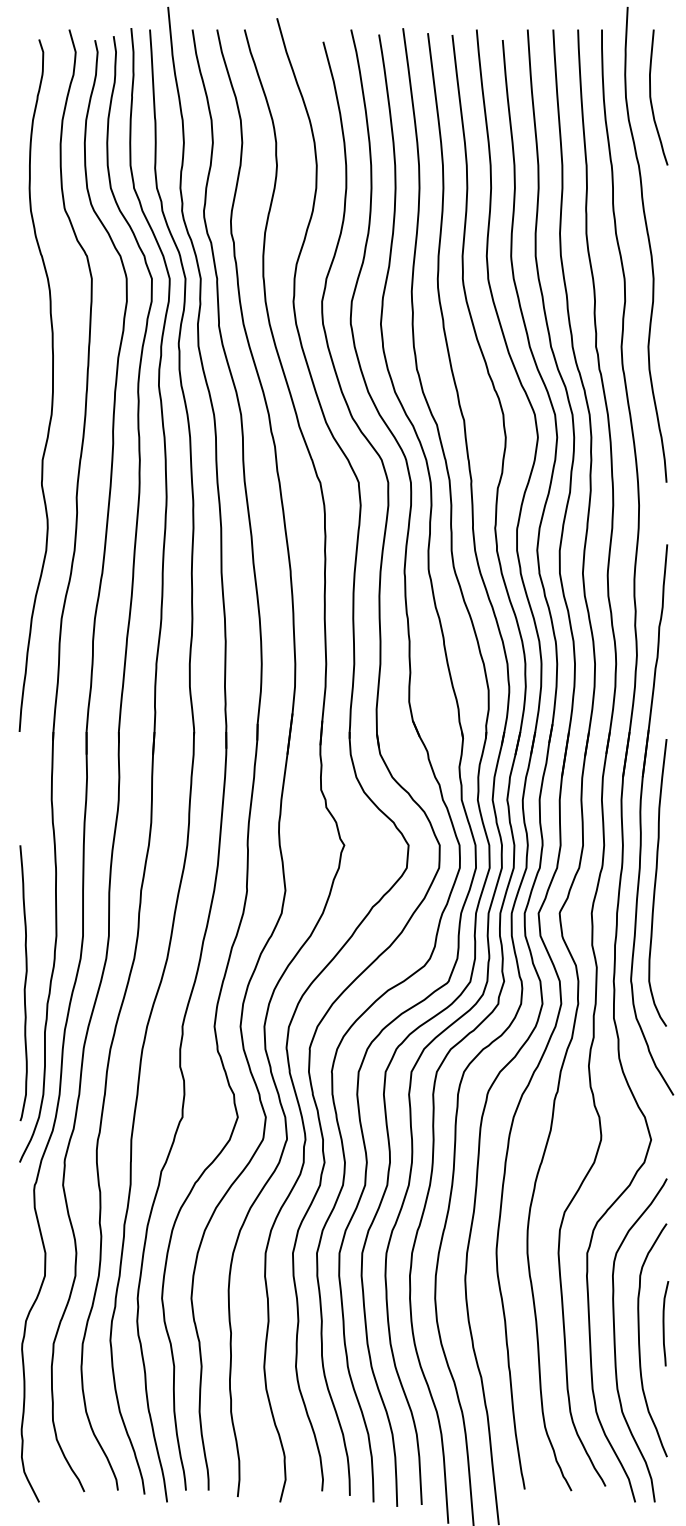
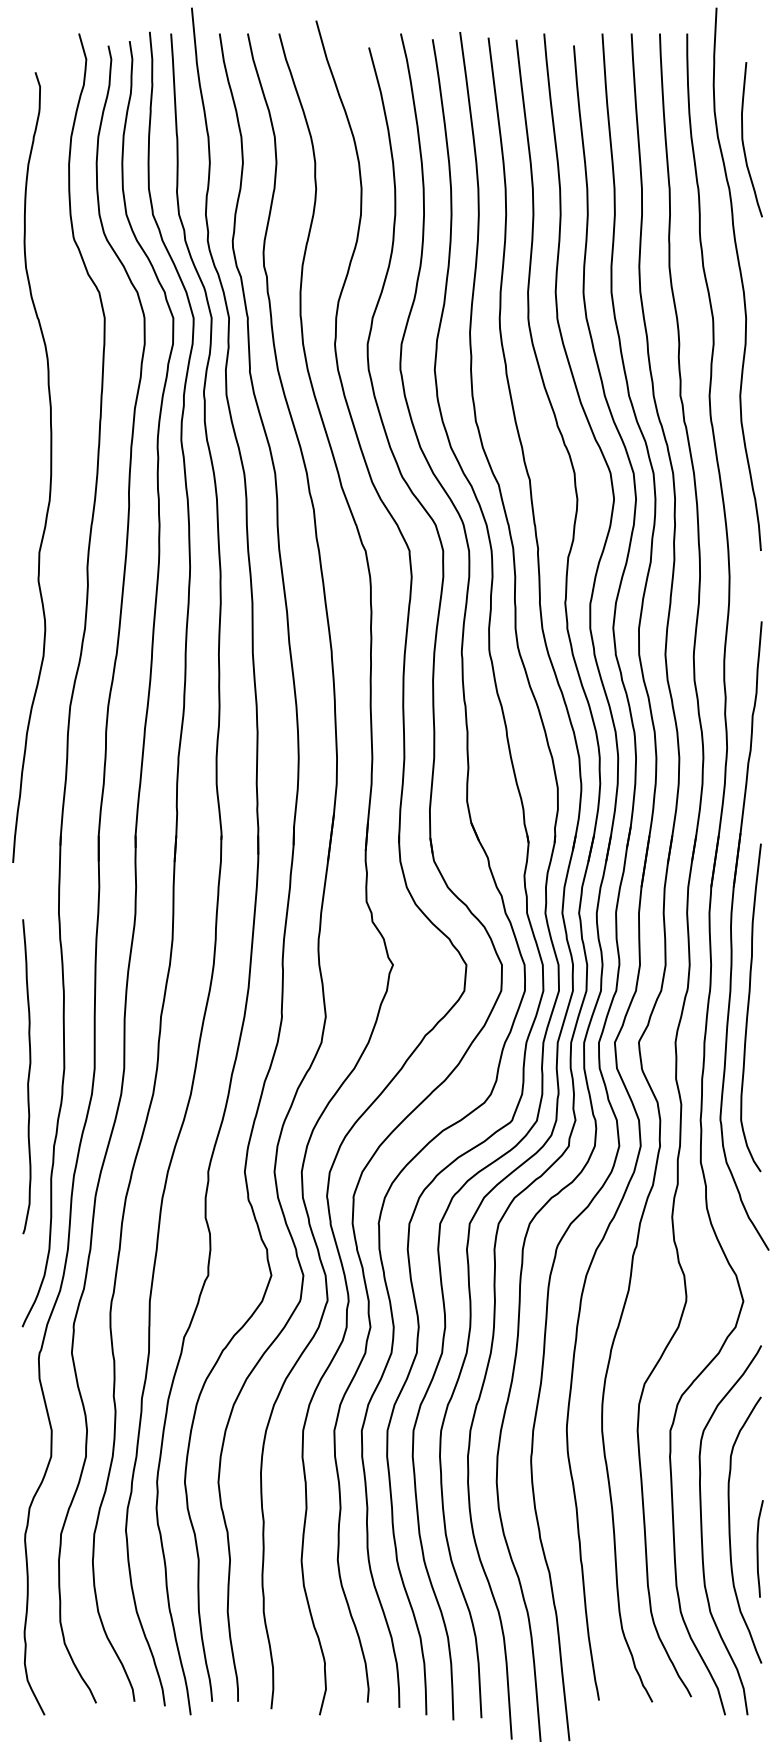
curve: (651, 97) -> (743, 139), moved
curve: (52, 385) -> (50, 467), moved
curve: (24, 983) -> (27, 1077), moved
curve: (664, 1323) -> (758, 1548), moved

